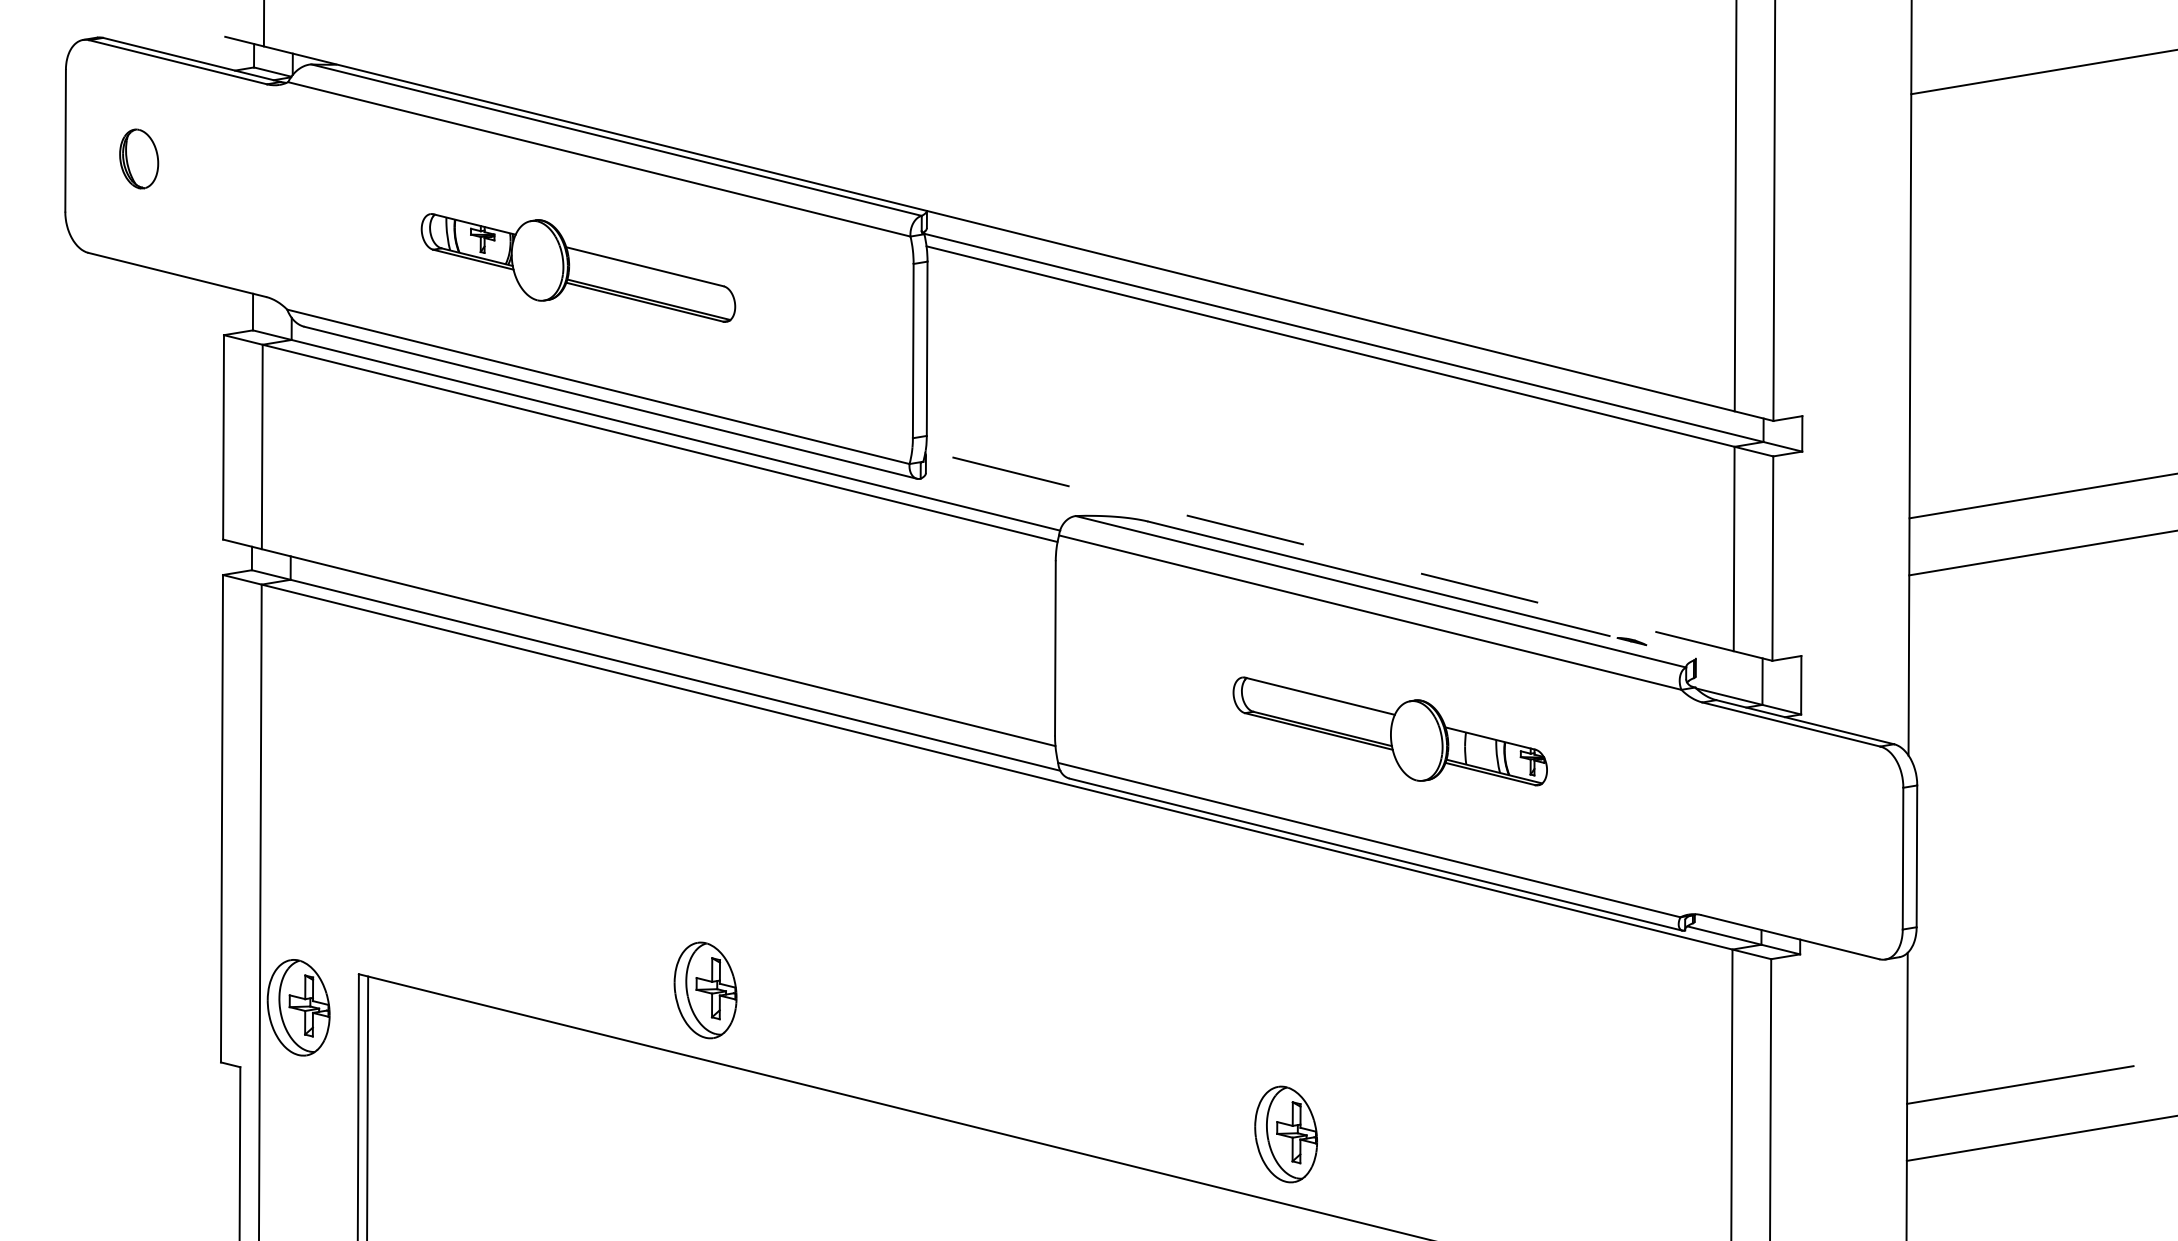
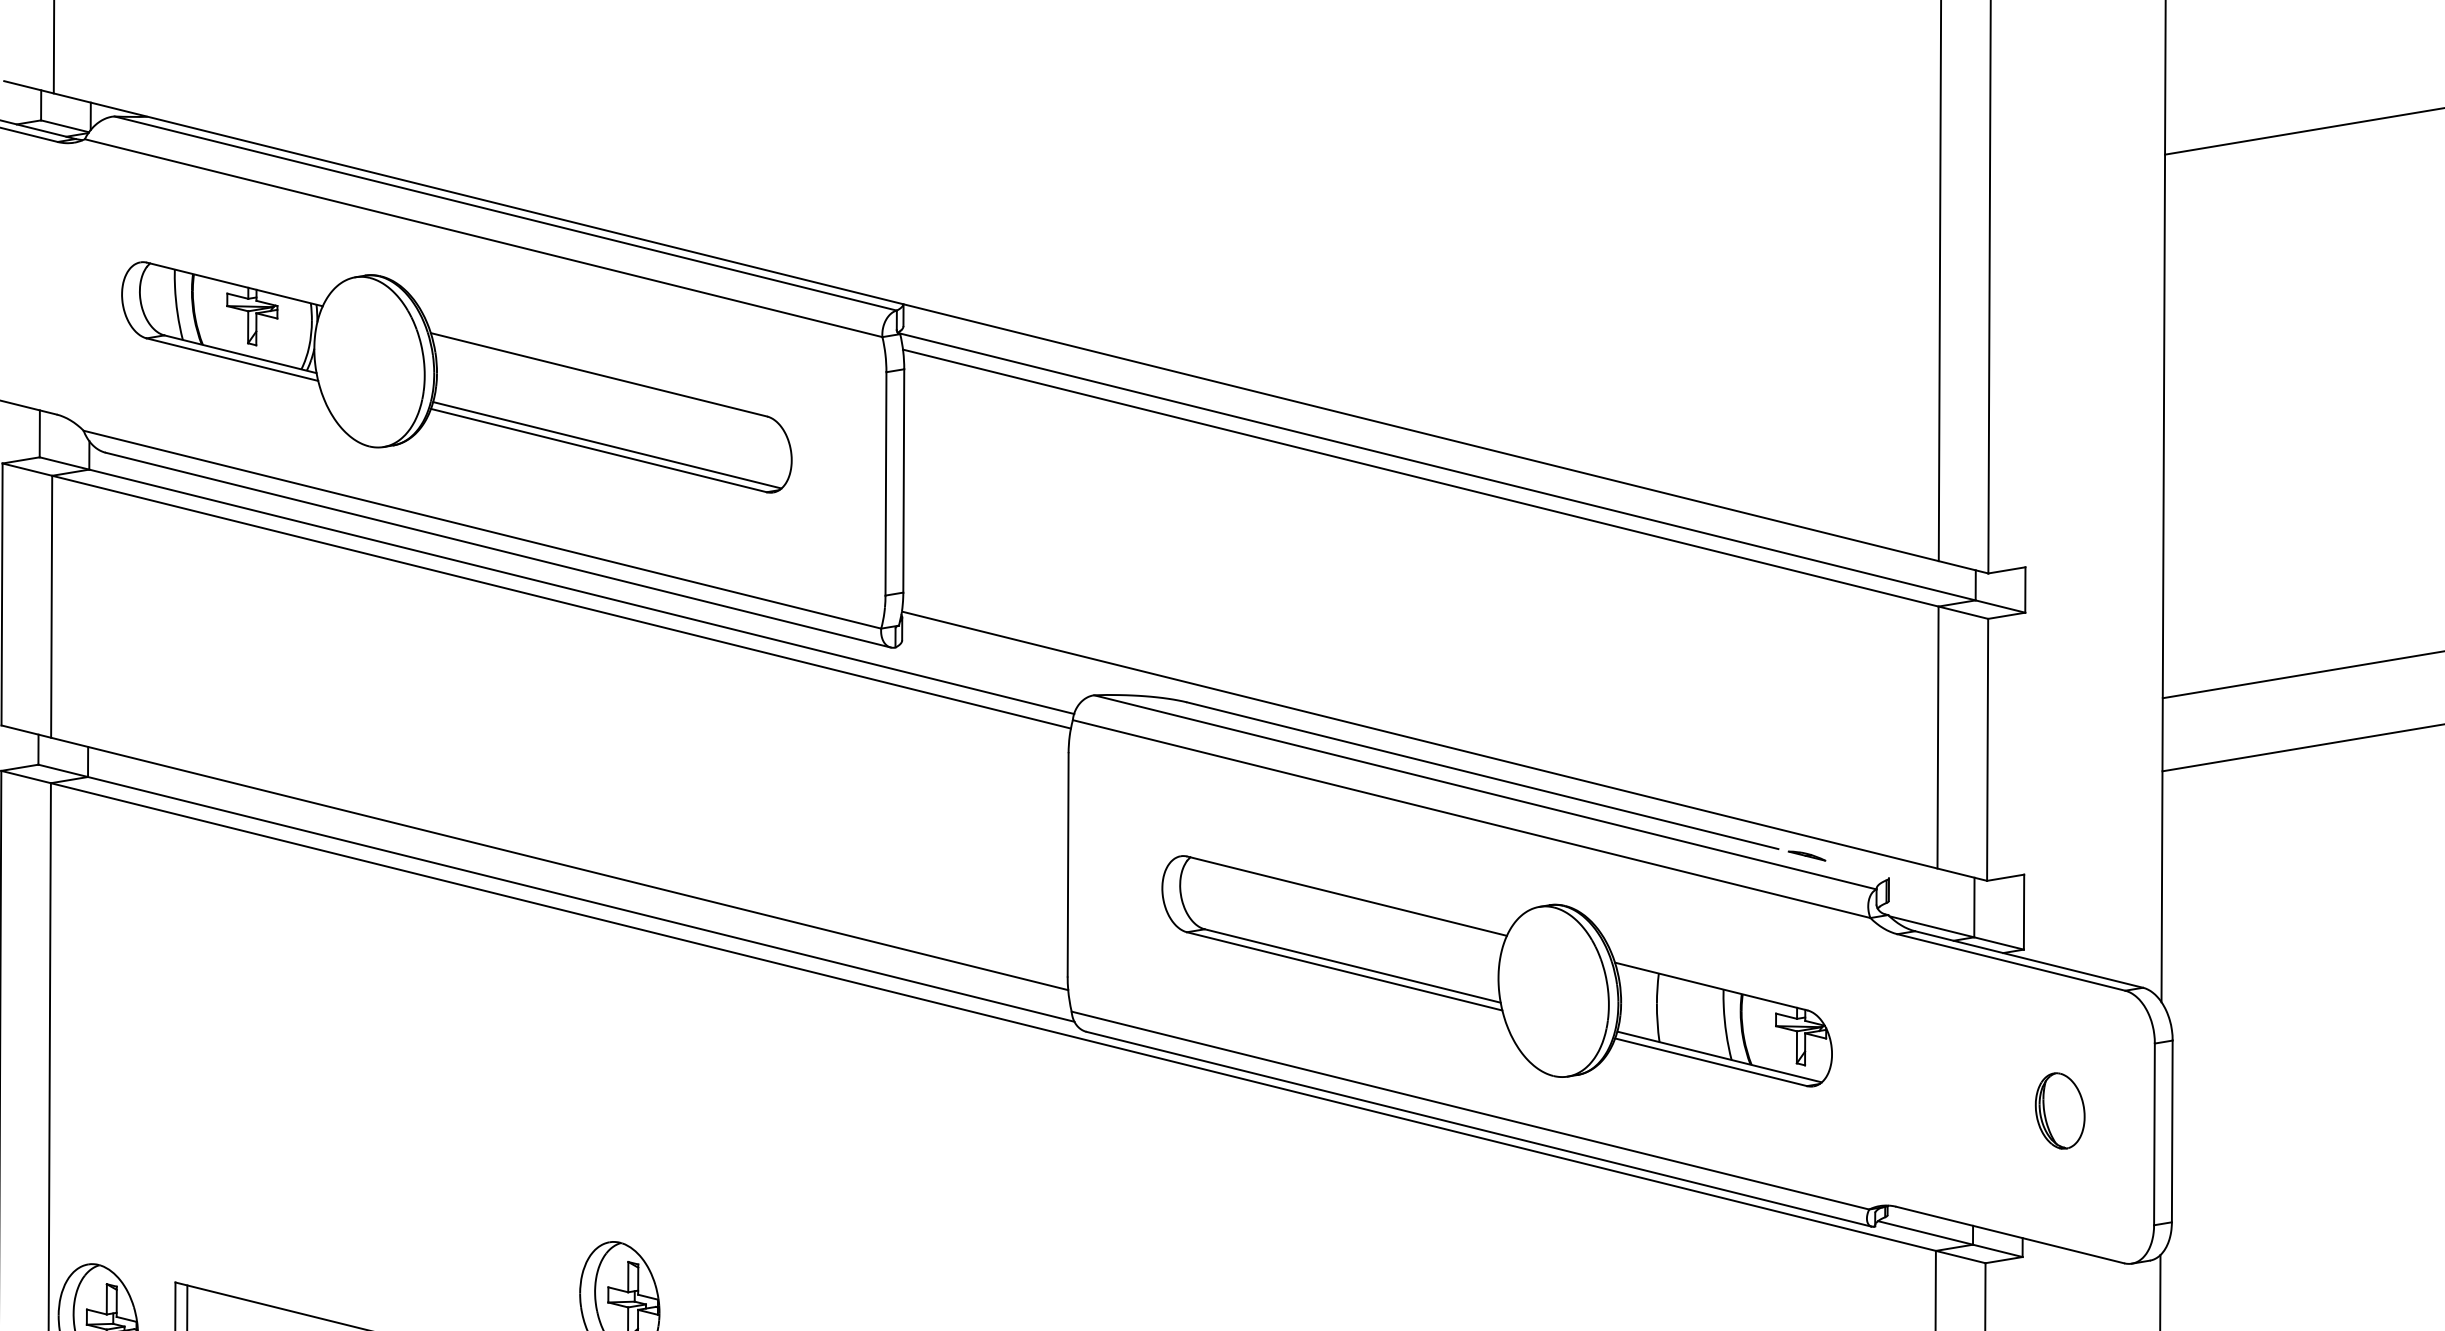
part: (578, 267) -> (456, 376), size x1.67
line: (1349, 555) -> (1445, 745), dashed -> solid
part: (1390, 731) -> (1497, 971), size x1.67
part: (1829, 840) -> (2060, 1111), added

